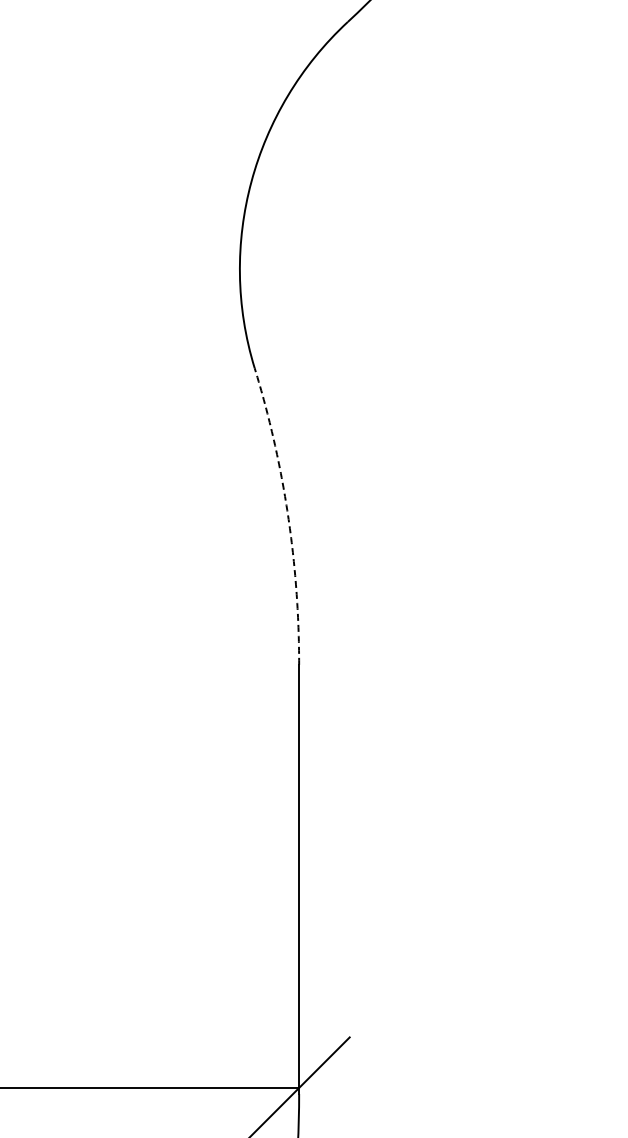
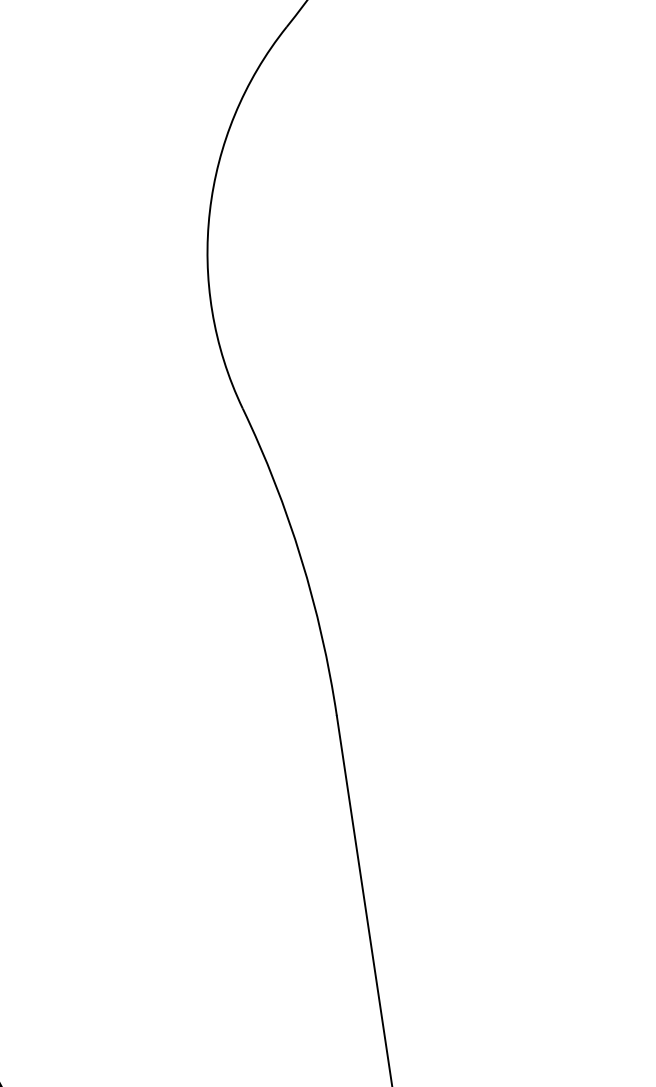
arc: (287, 514) -> (300, 558), dashed -> solid

